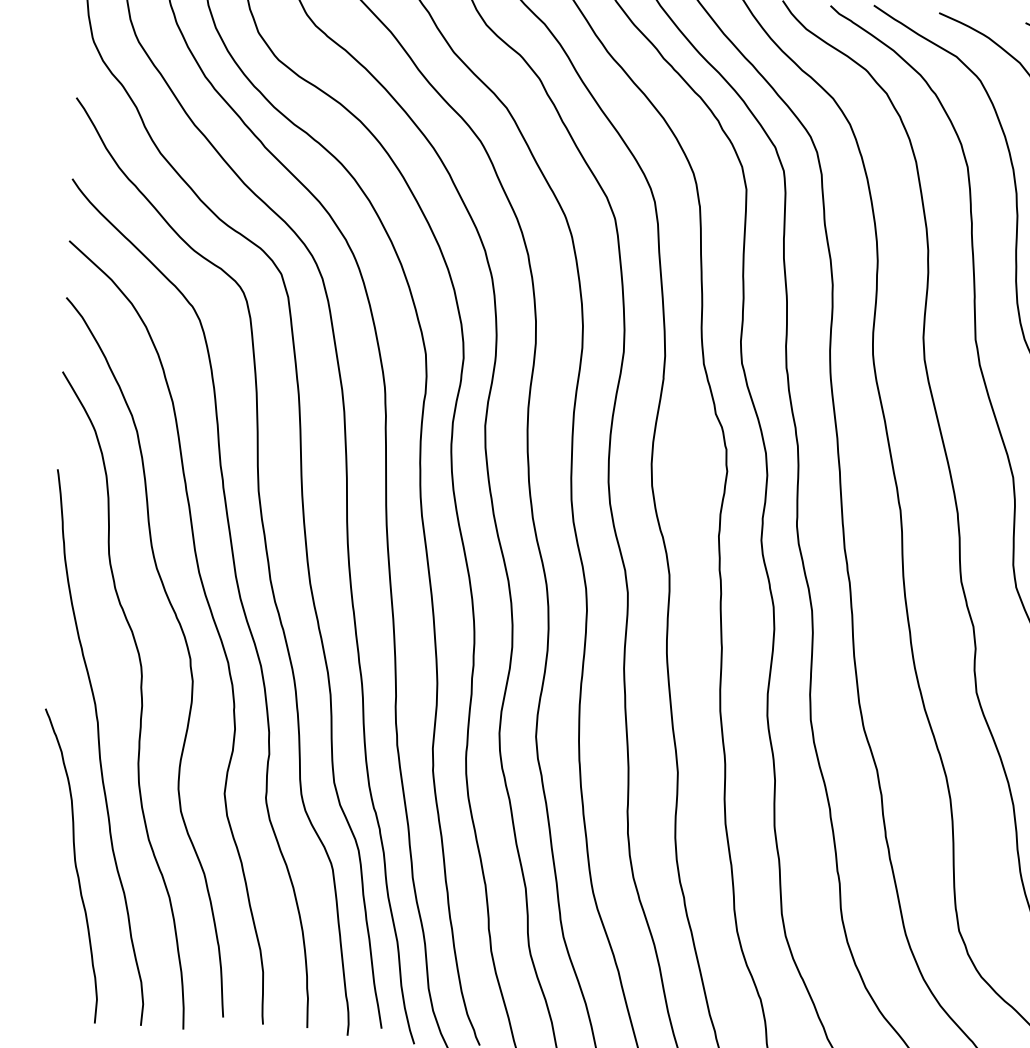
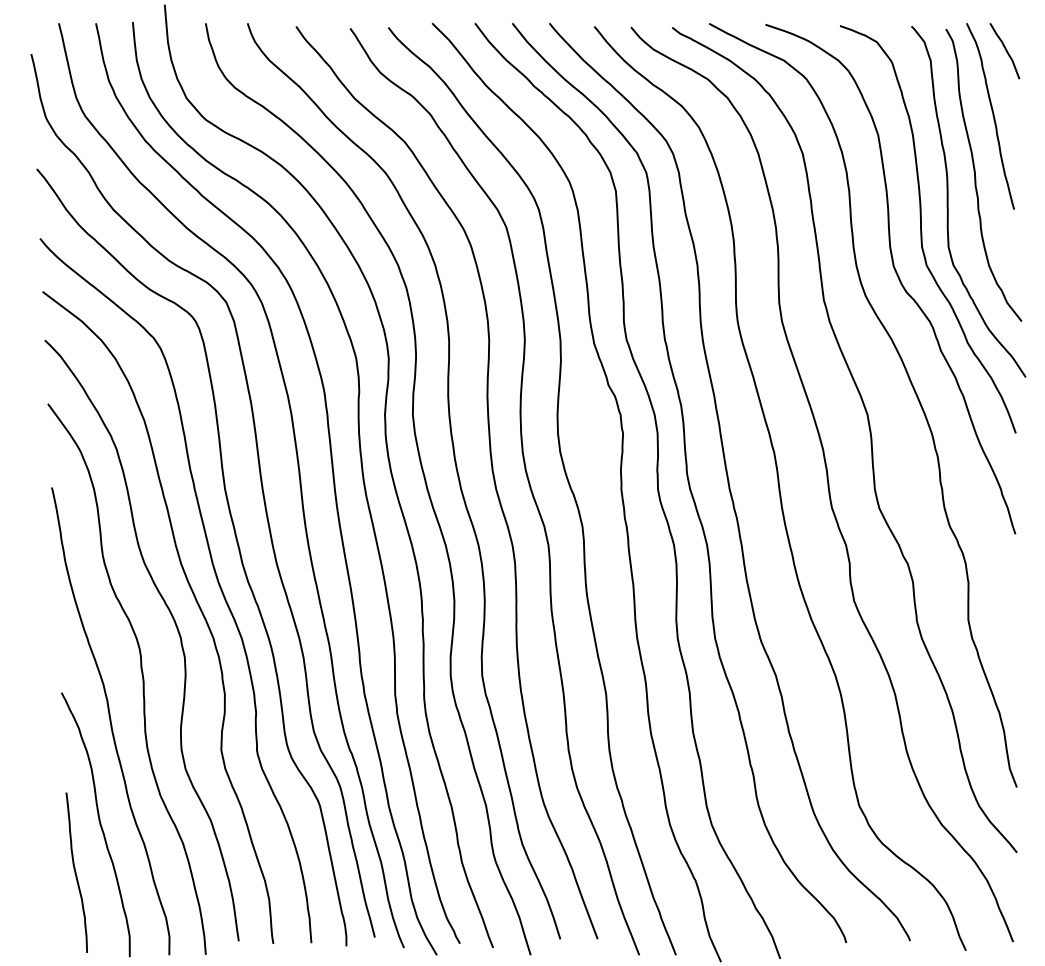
curve: (42, 919) -> (76, 872), added

